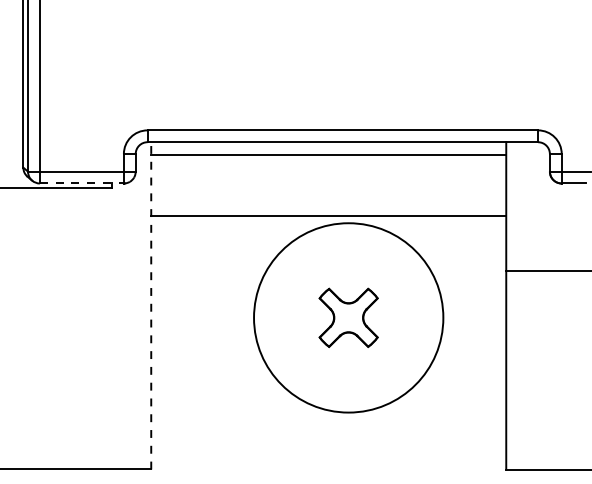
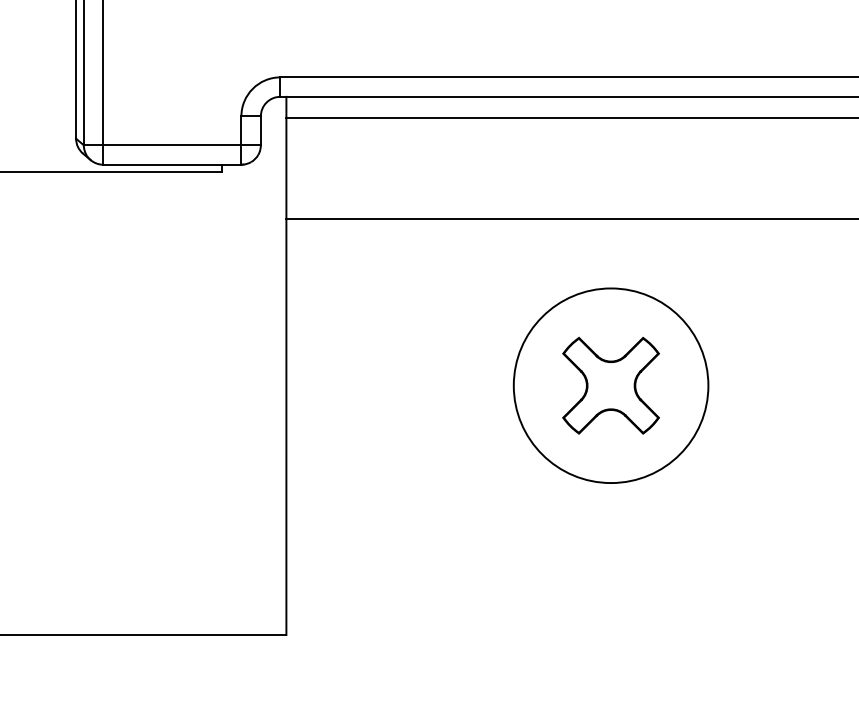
line: (81, 183) -> (171, 164), dashed -> solid
line: (151, 305) -> (286, 365), dashed -> solid
circle: (348, 317) -> (610, 385), size x0.62

